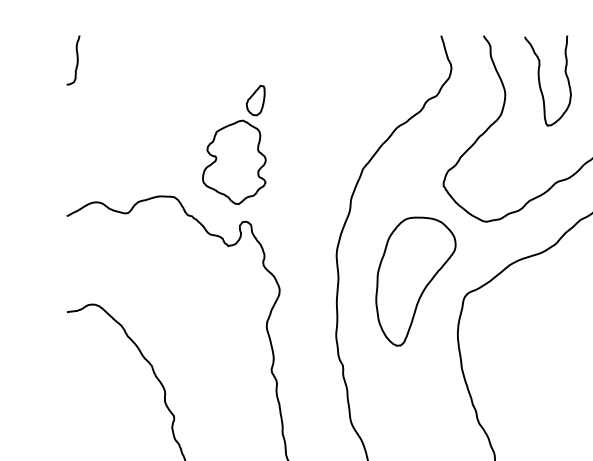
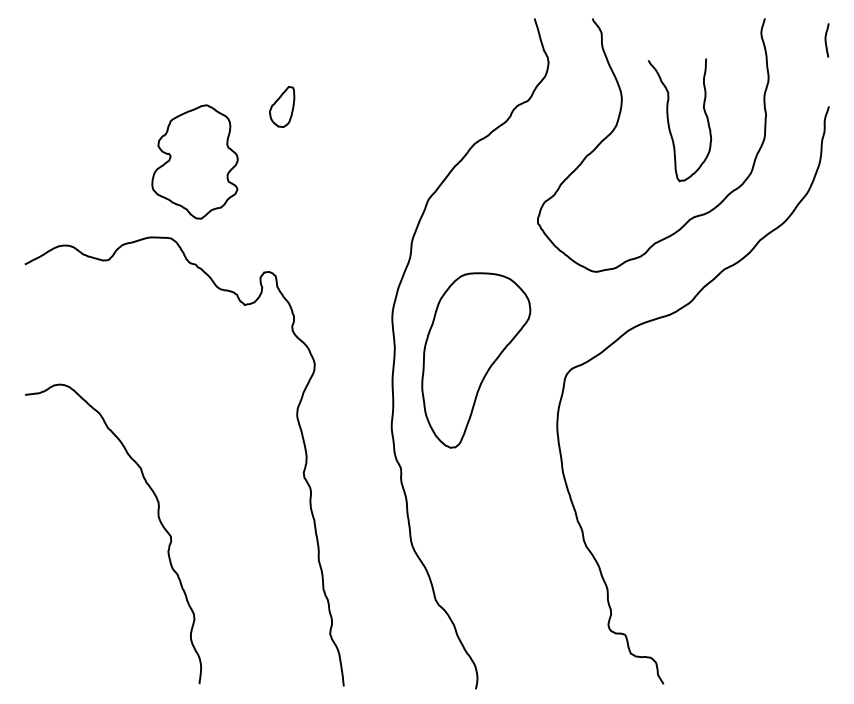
curve: (76, 62) -> (38, 54), removed
curve: (540, 82) -> (669, 122), moved
part: (233, 161) -> (194, 161), moved
part: (416, 281) -> (476, 360), moved

